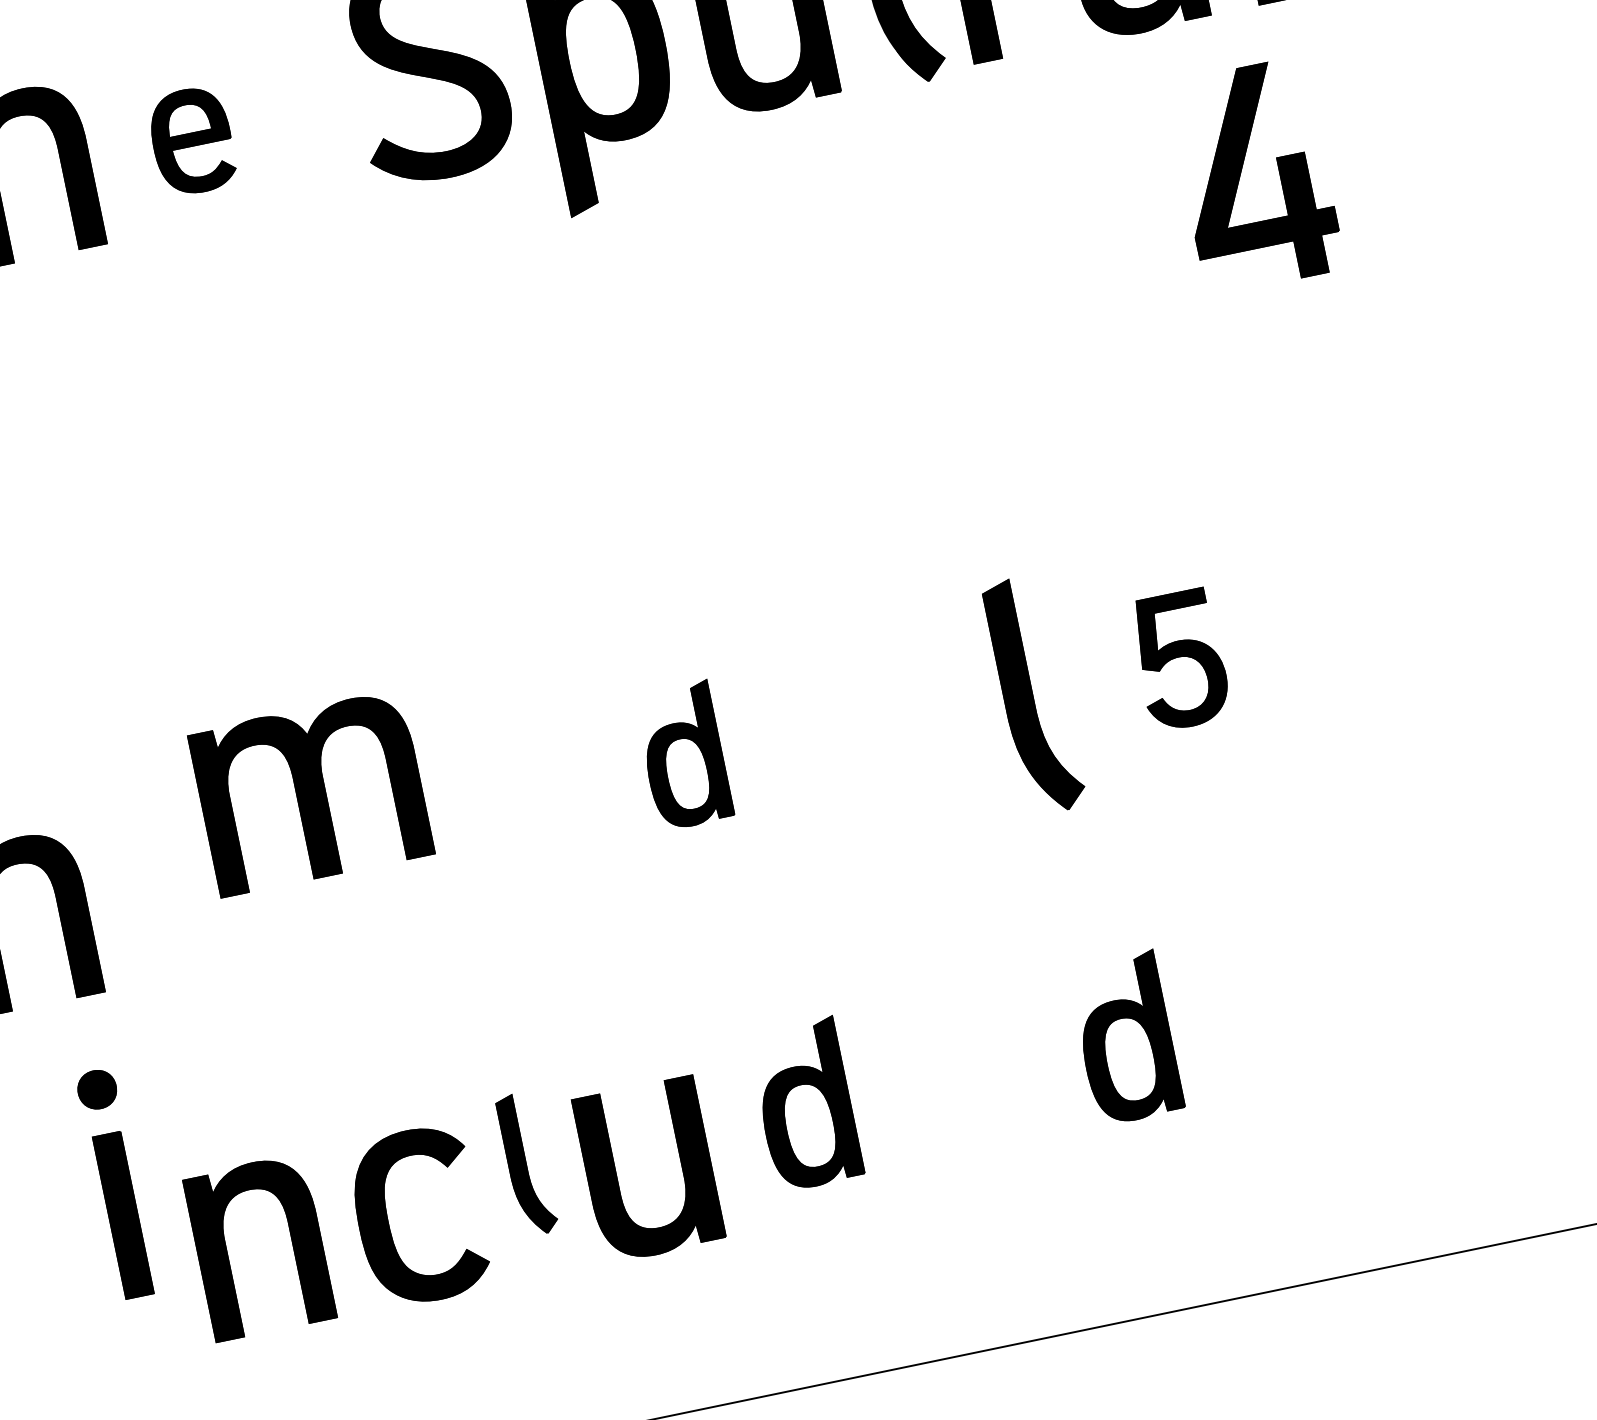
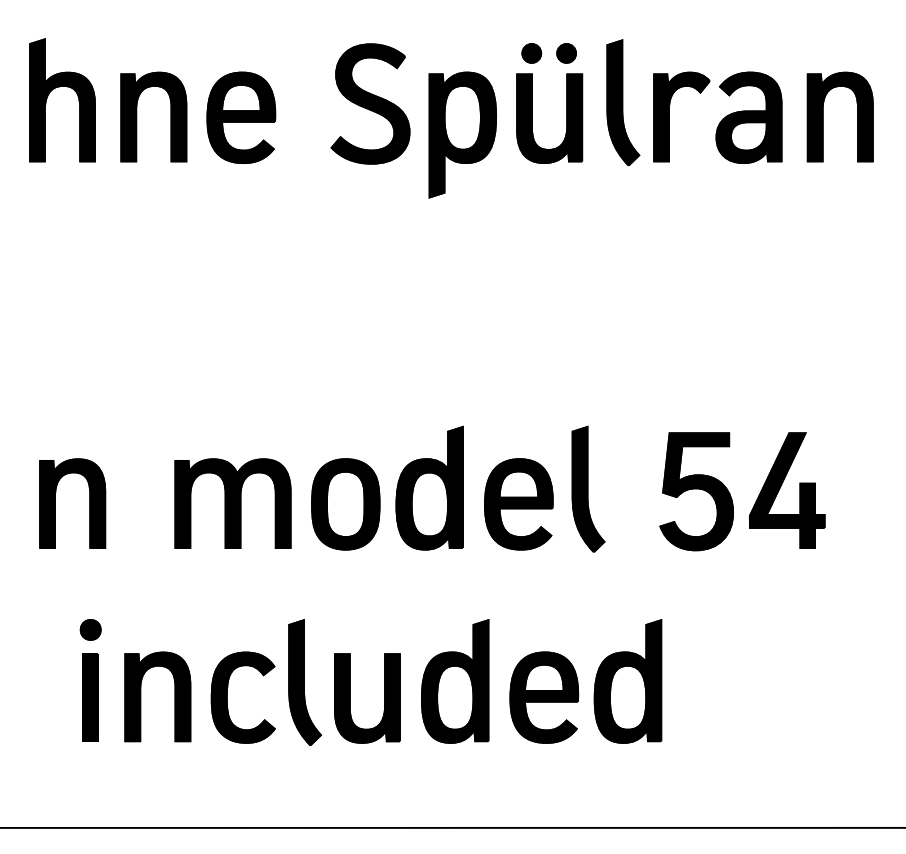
part: (192, 140) -> (241, 117), size x1.67
part: (1241, 174) -> (780, 488), moved
part: (1179, 659) -> (696, 491), size x1.67
part: (1034, 693) -> (588, 488), moved
part: (854, 752) -> (518, 504), added
part: (683, 754) -> (429, 487), size x1.67
part: (310, 793) -> (232, 503), moved
part: (533, 818) -> (345, 504), added
part: (1124, 1038) -> (627, 681), size x1.43
part: (977, 1100) -> (544, 697), added
part: (805, 1104) -> (455, 681), size x1.43
part: (526, 1164) -> (304, 682), size x1.67
part: (116, 1183) -> (90, 680), moved

